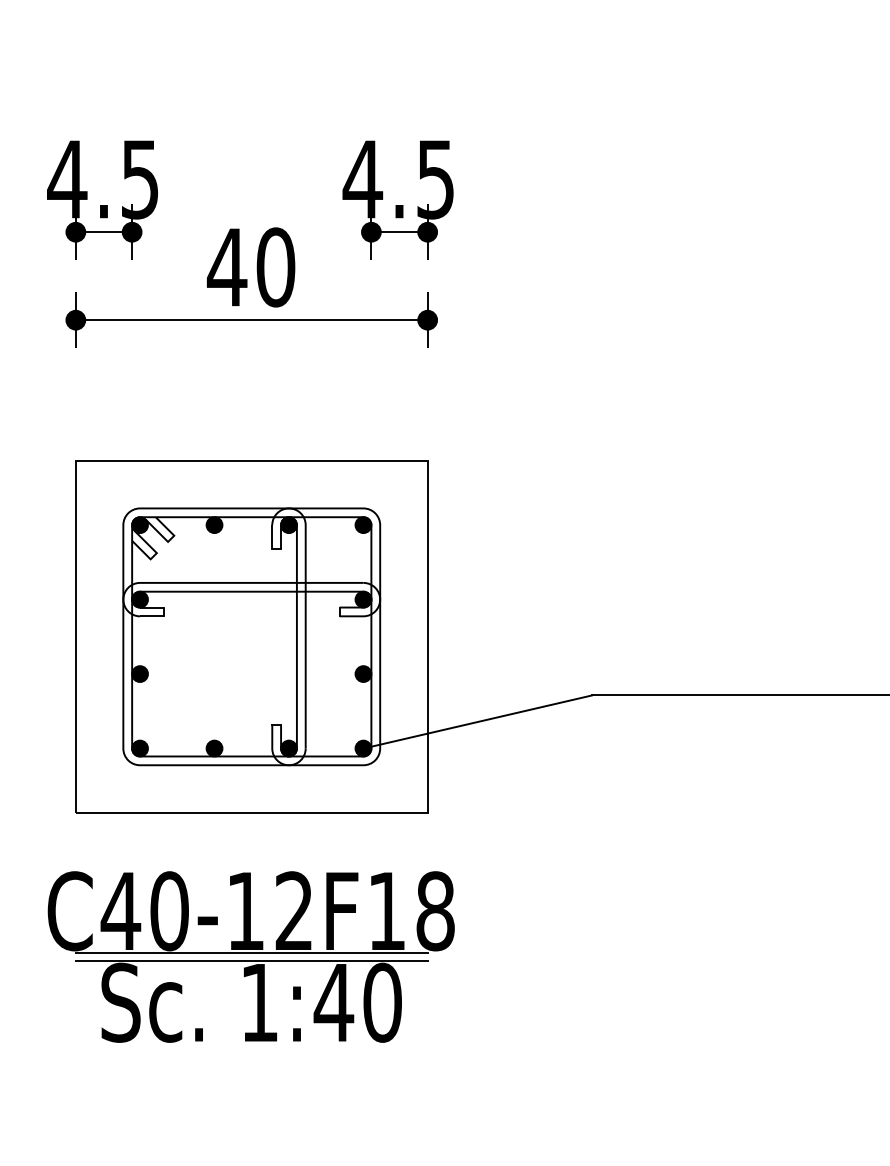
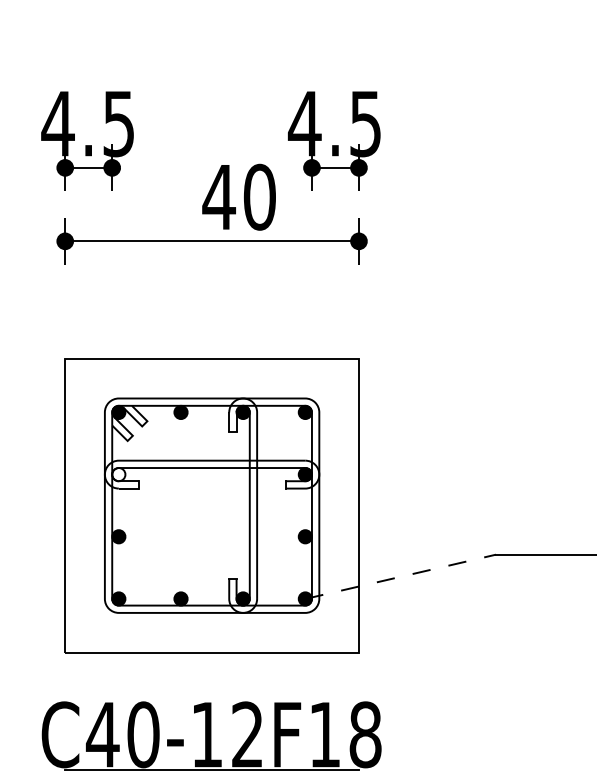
text: (251, 267) -> (239, 197), moved
fill: (139, 599) -> (118, 474), removed
line: (478, 721) -> (401, 576), solid -> dashed

